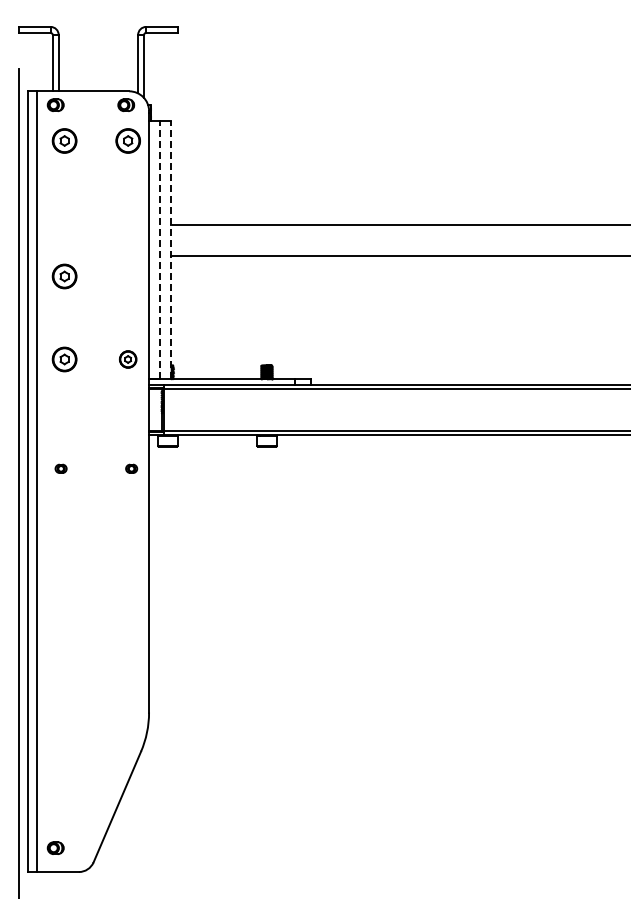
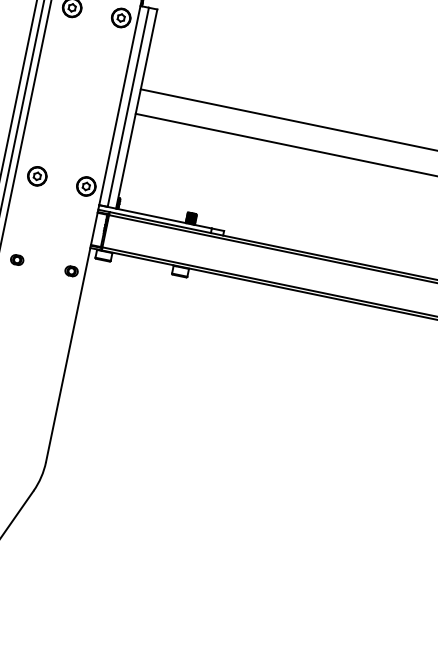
line: (160, 249) -> (128, 106), dashed -> solid
line: (170, 249) -> (136, 108), dashed -> solid
part: (64, 276) -> (50, 112), removed
part: (127, 359) -> (85, 186), size x1.43
part: (60, 468) -> (16, 259), size x1.43
part: (131, 468) -> (71, 271), size x1.43

